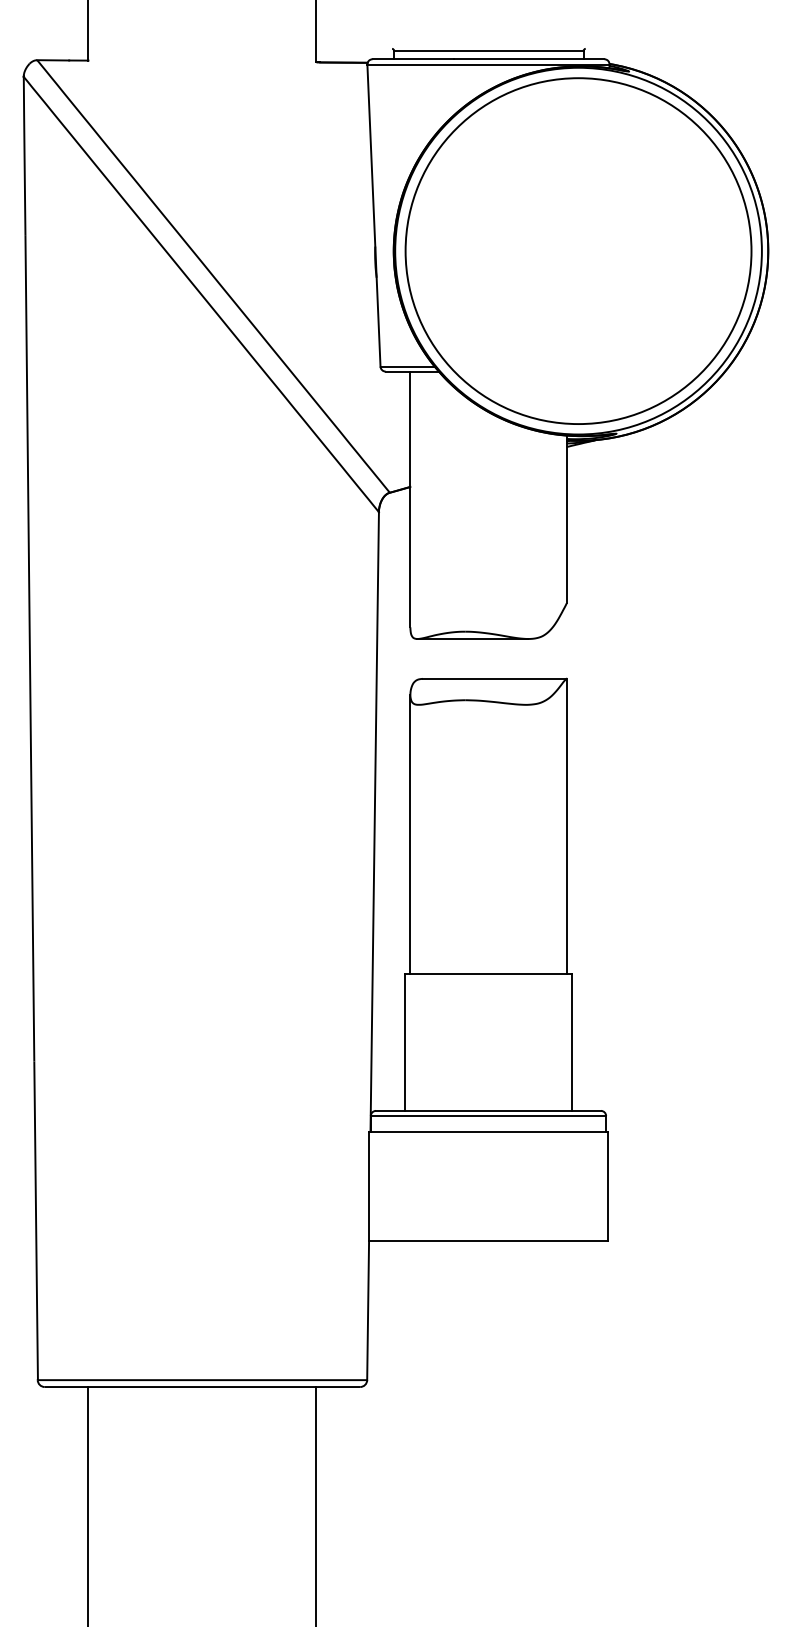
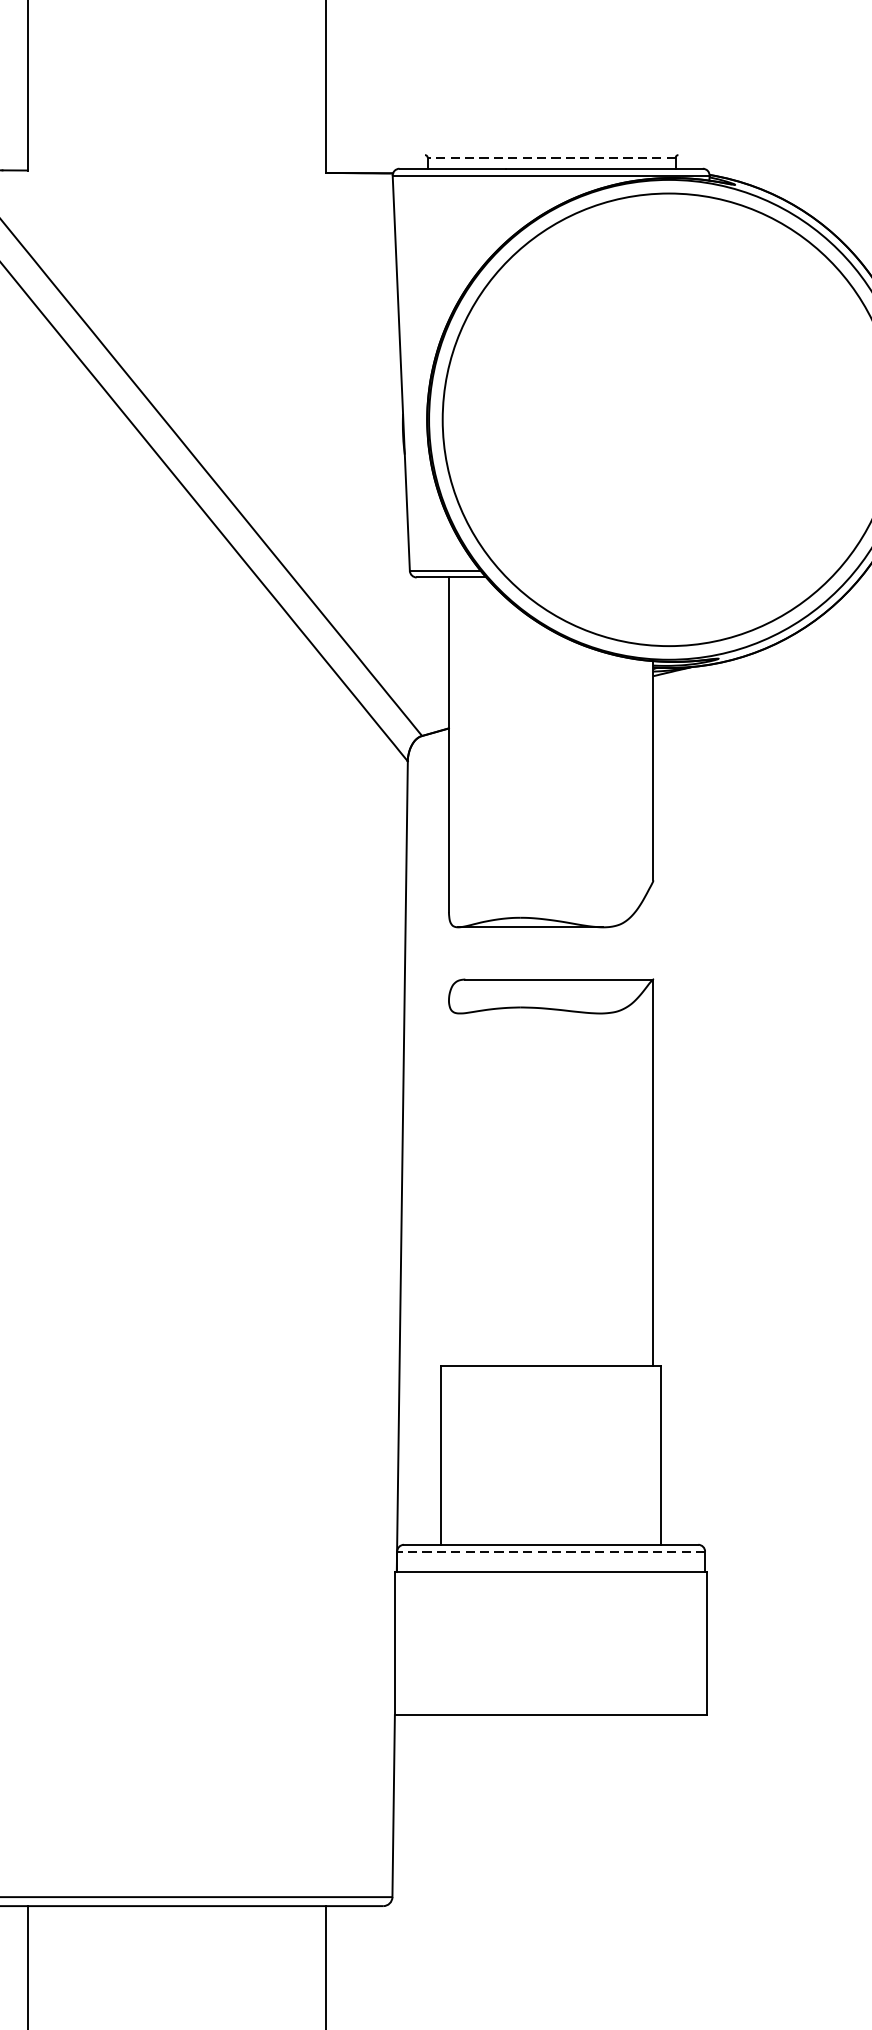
line: (488, 50) -> (551, 157), solid -> dashed
line: (410, 834) -> (449, 1183), removed
line: (488, 1116) -> (551, 1552), solid -> dashed

